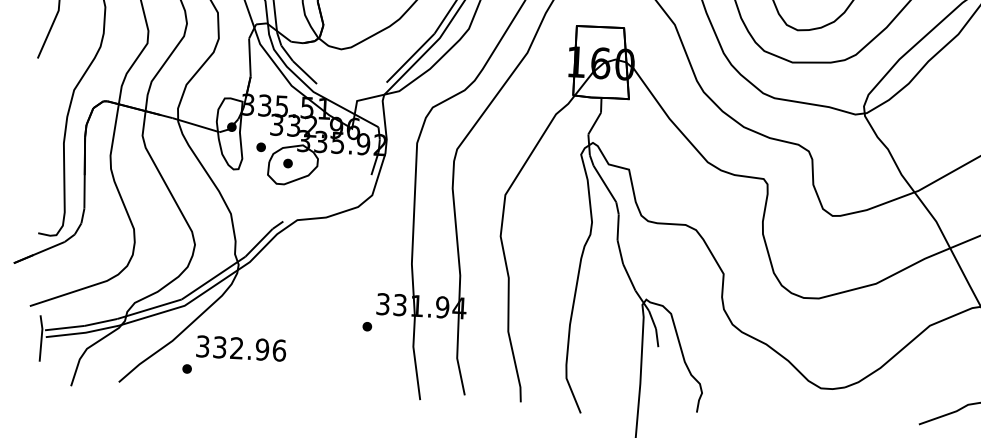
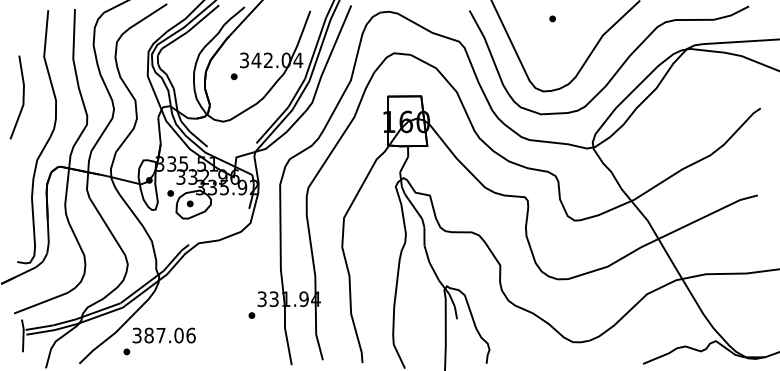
text: (240, 348) -> (163, 335), 332.96 -> 387.06

